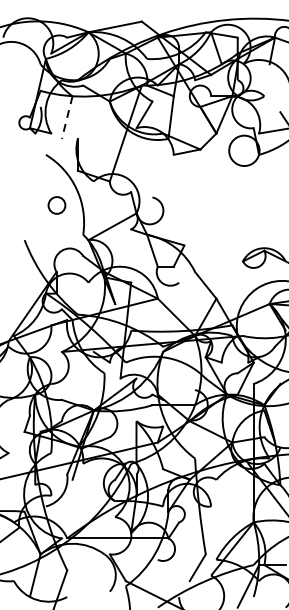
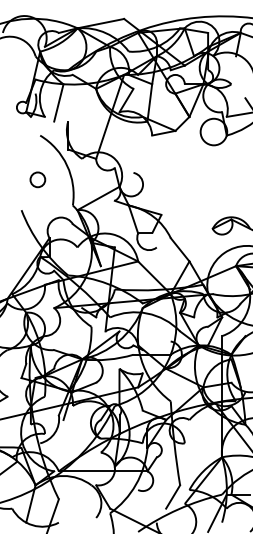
line: (66, 118) -> (58, 103), dashed -> solid
circle: (56, 205) -> (37, 179), moved

